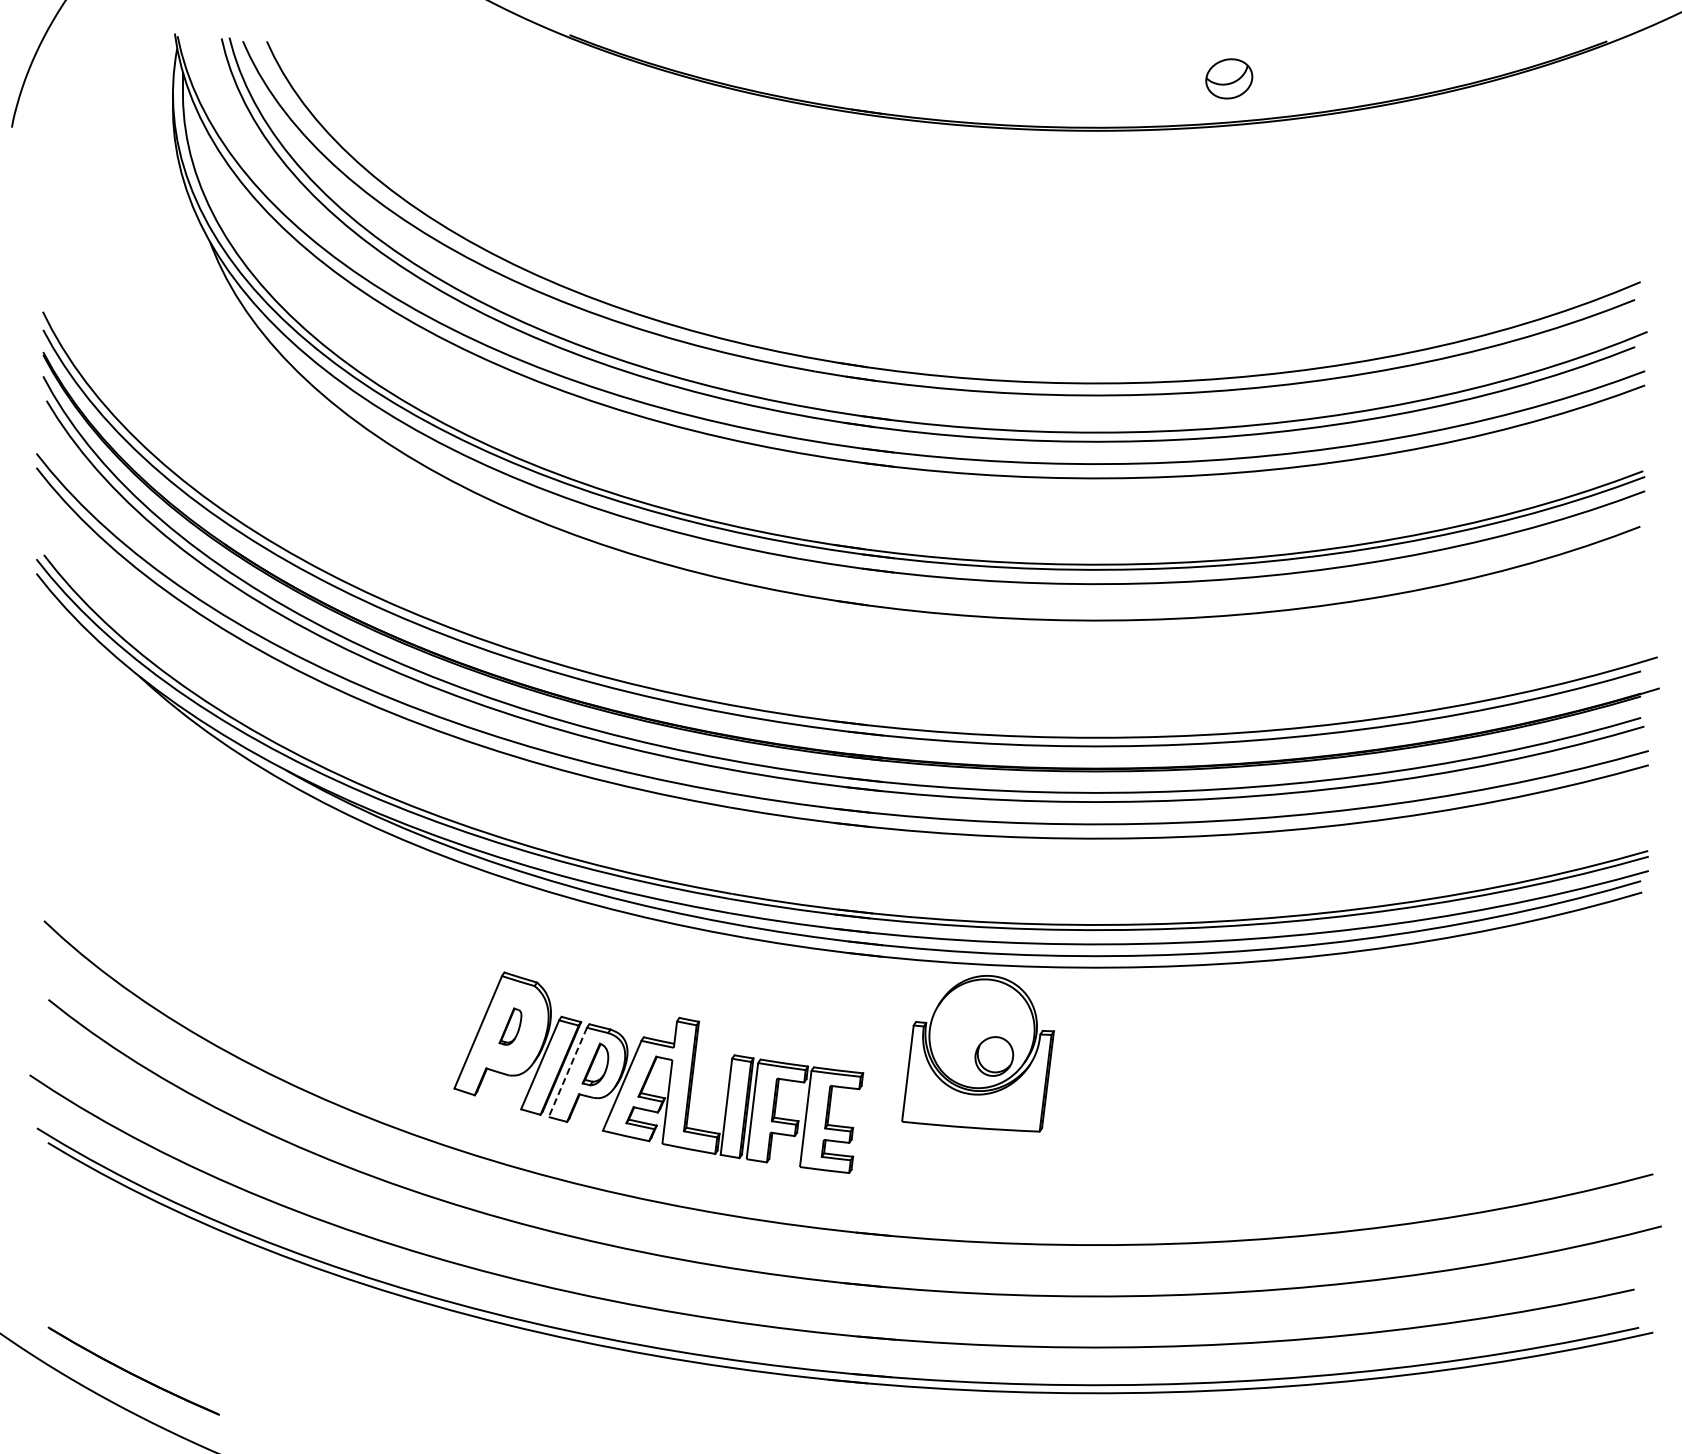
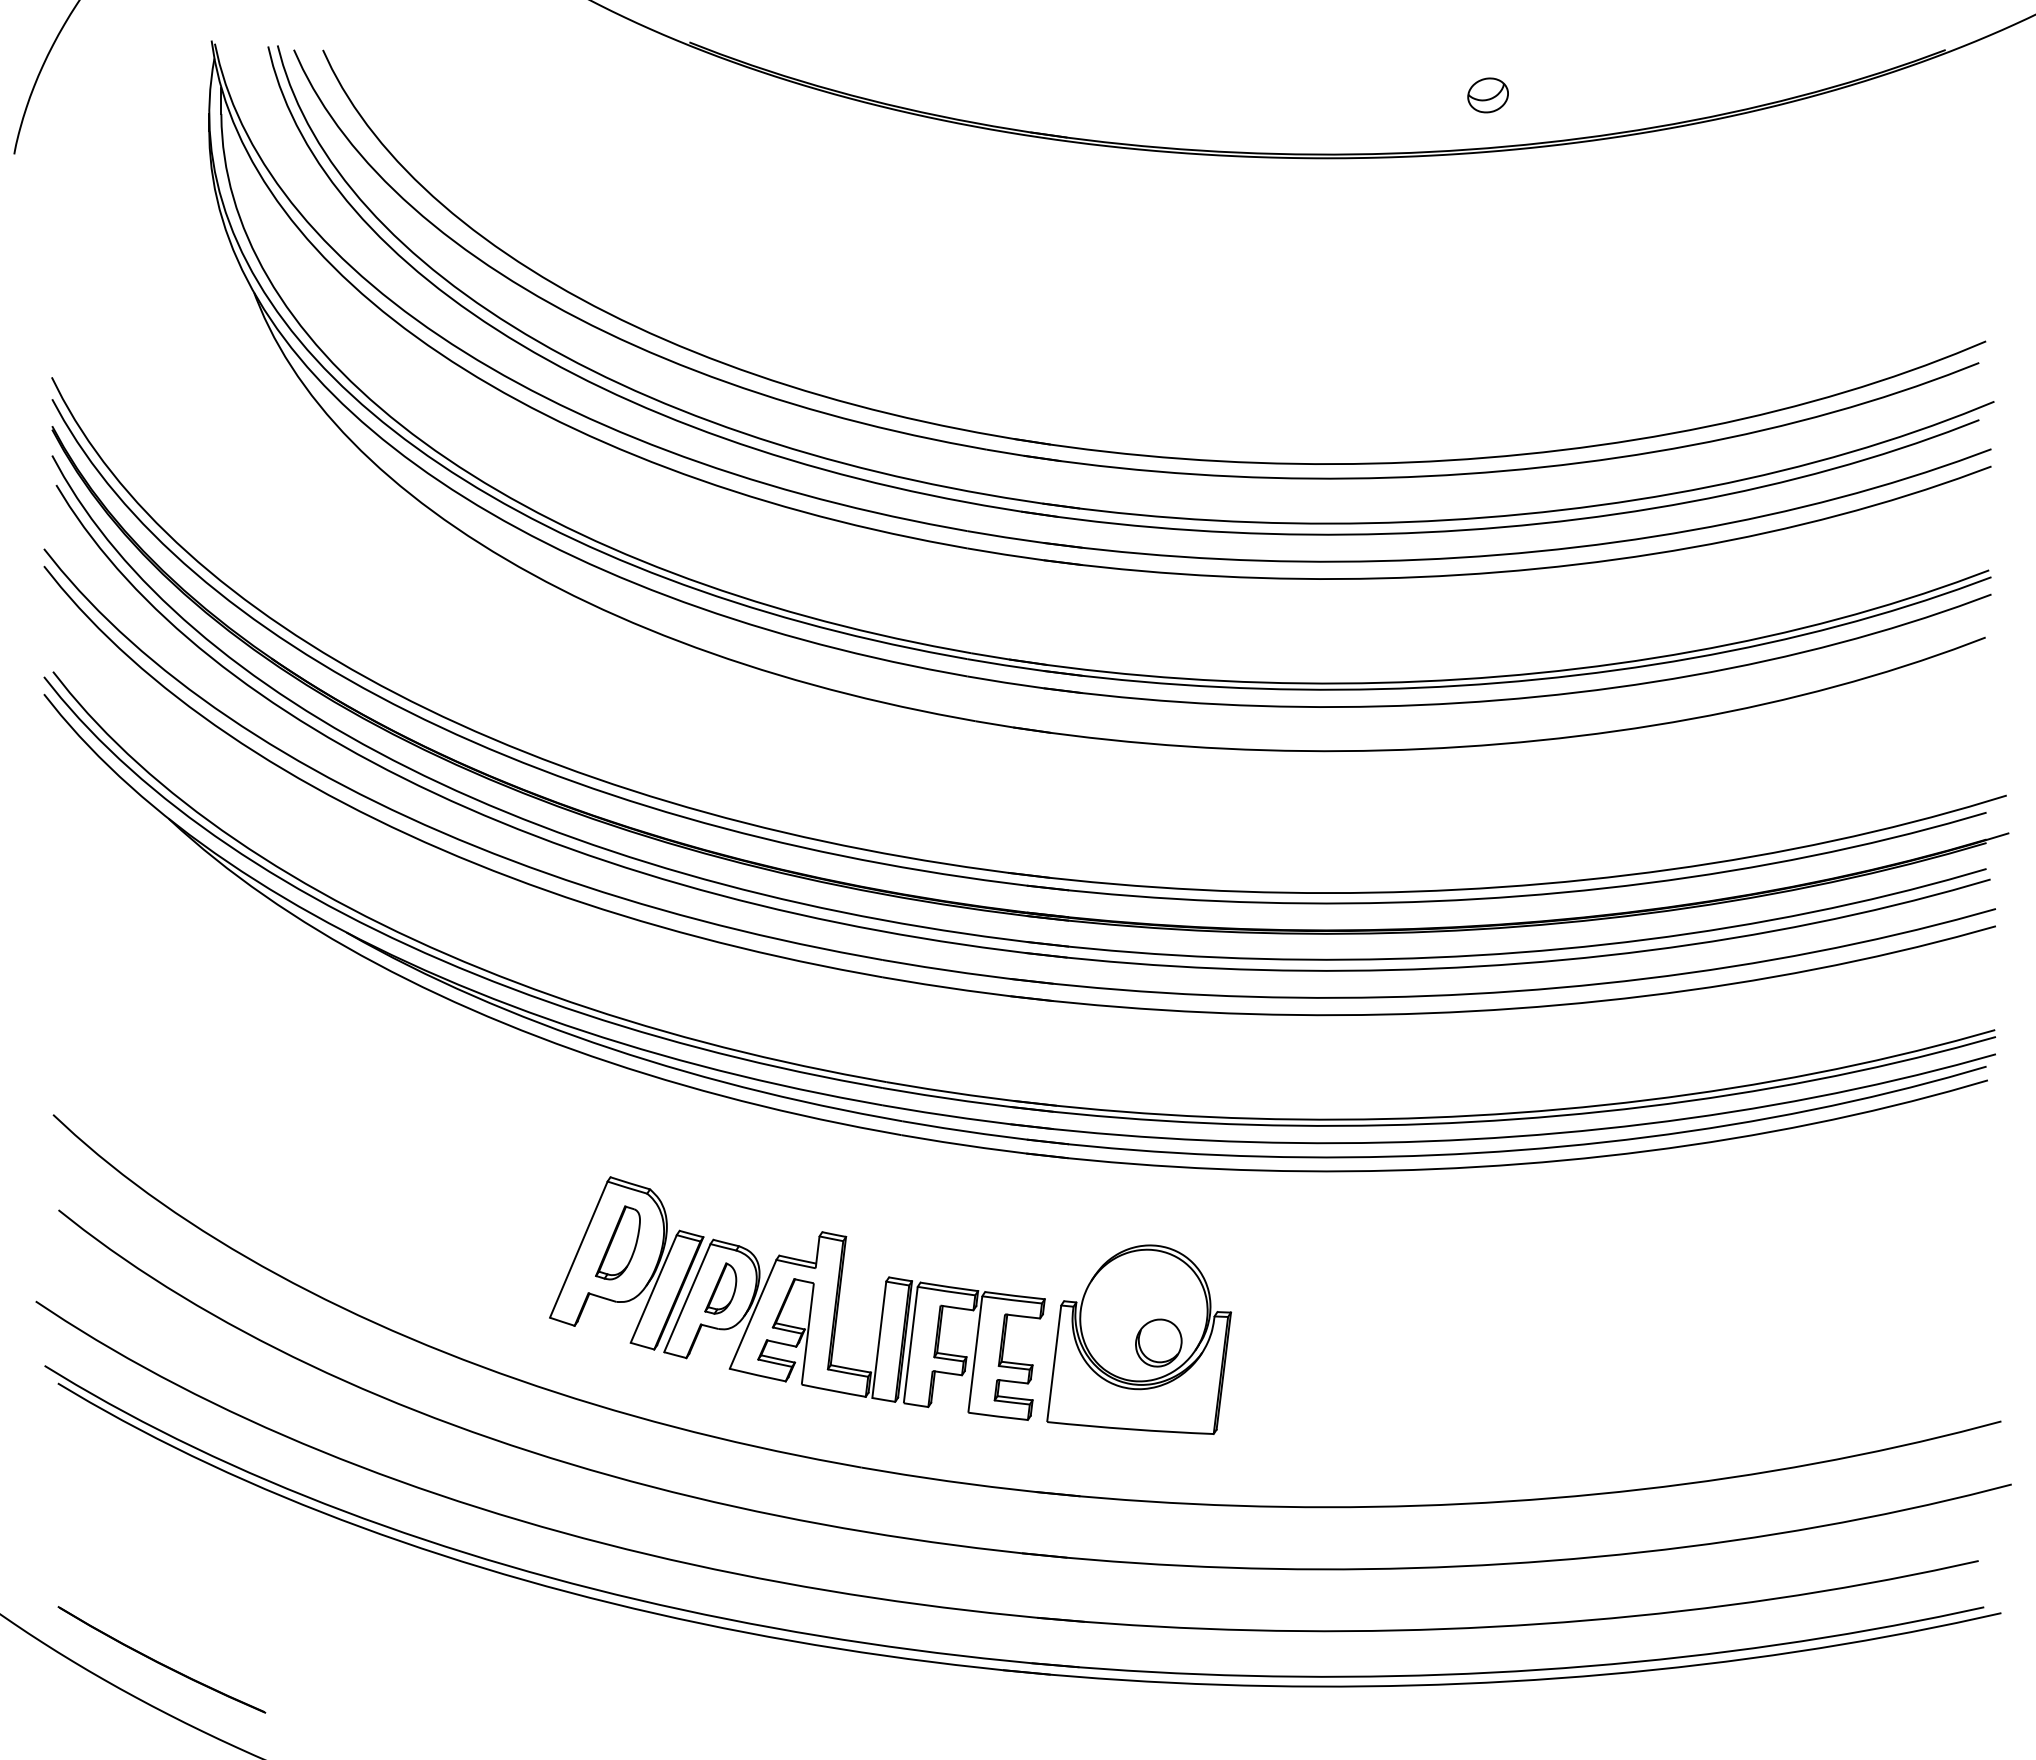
part: (1229, 78) -> (1488, 94), size x0.71
part: (510, 1026) -> (617, 1242), size x1.67
part: (977, 1053) -> (1138, 1339), moved
line: (567, 1072) -> (686, 1298), dashed -> solid

